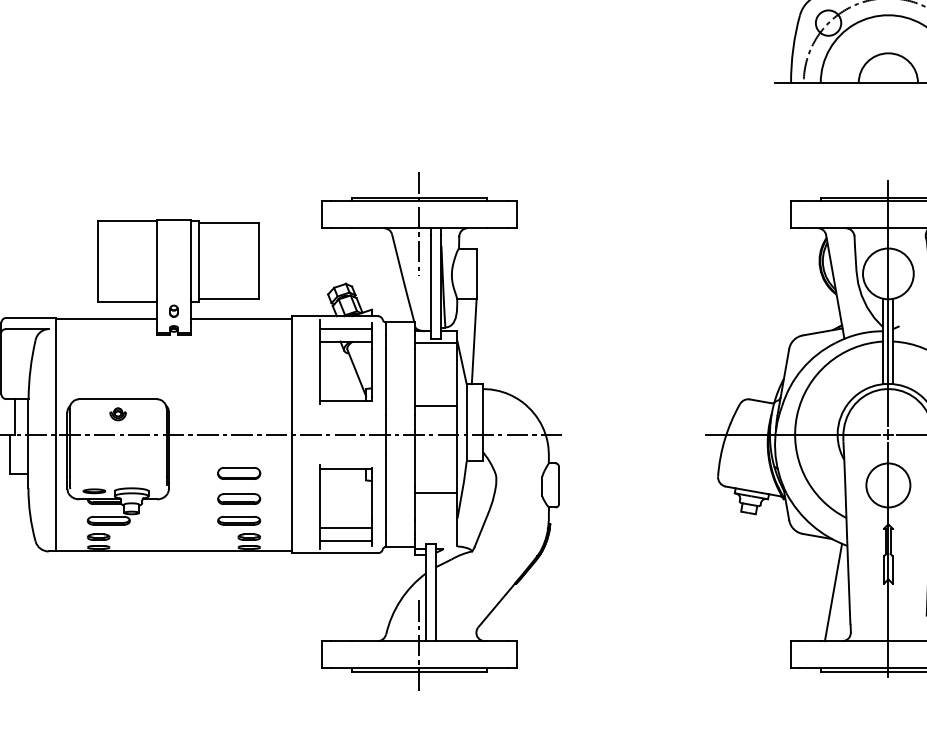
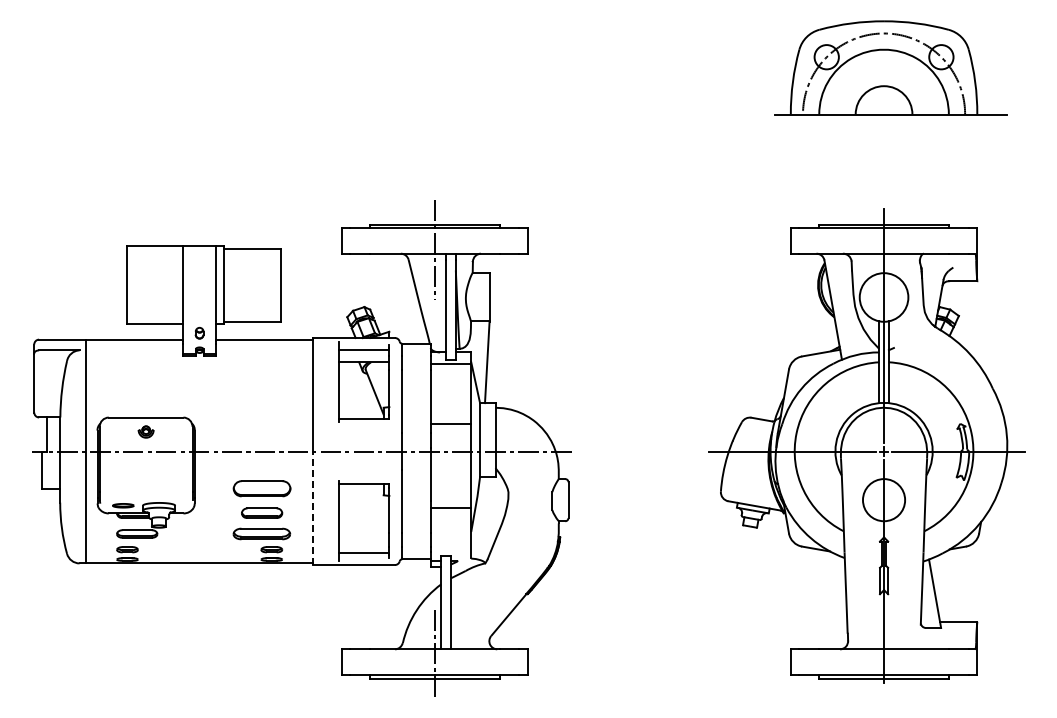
part: (238, 473) -> (261, 488), size x1.4
line: (292, 494) -> (313, 508), solid -> dashed
part: (239, 520) -> (262, 533), size x1.4
line: (346, 527) -> (364, 540), removed
line: (833, 592) -> (831, 602), removed

